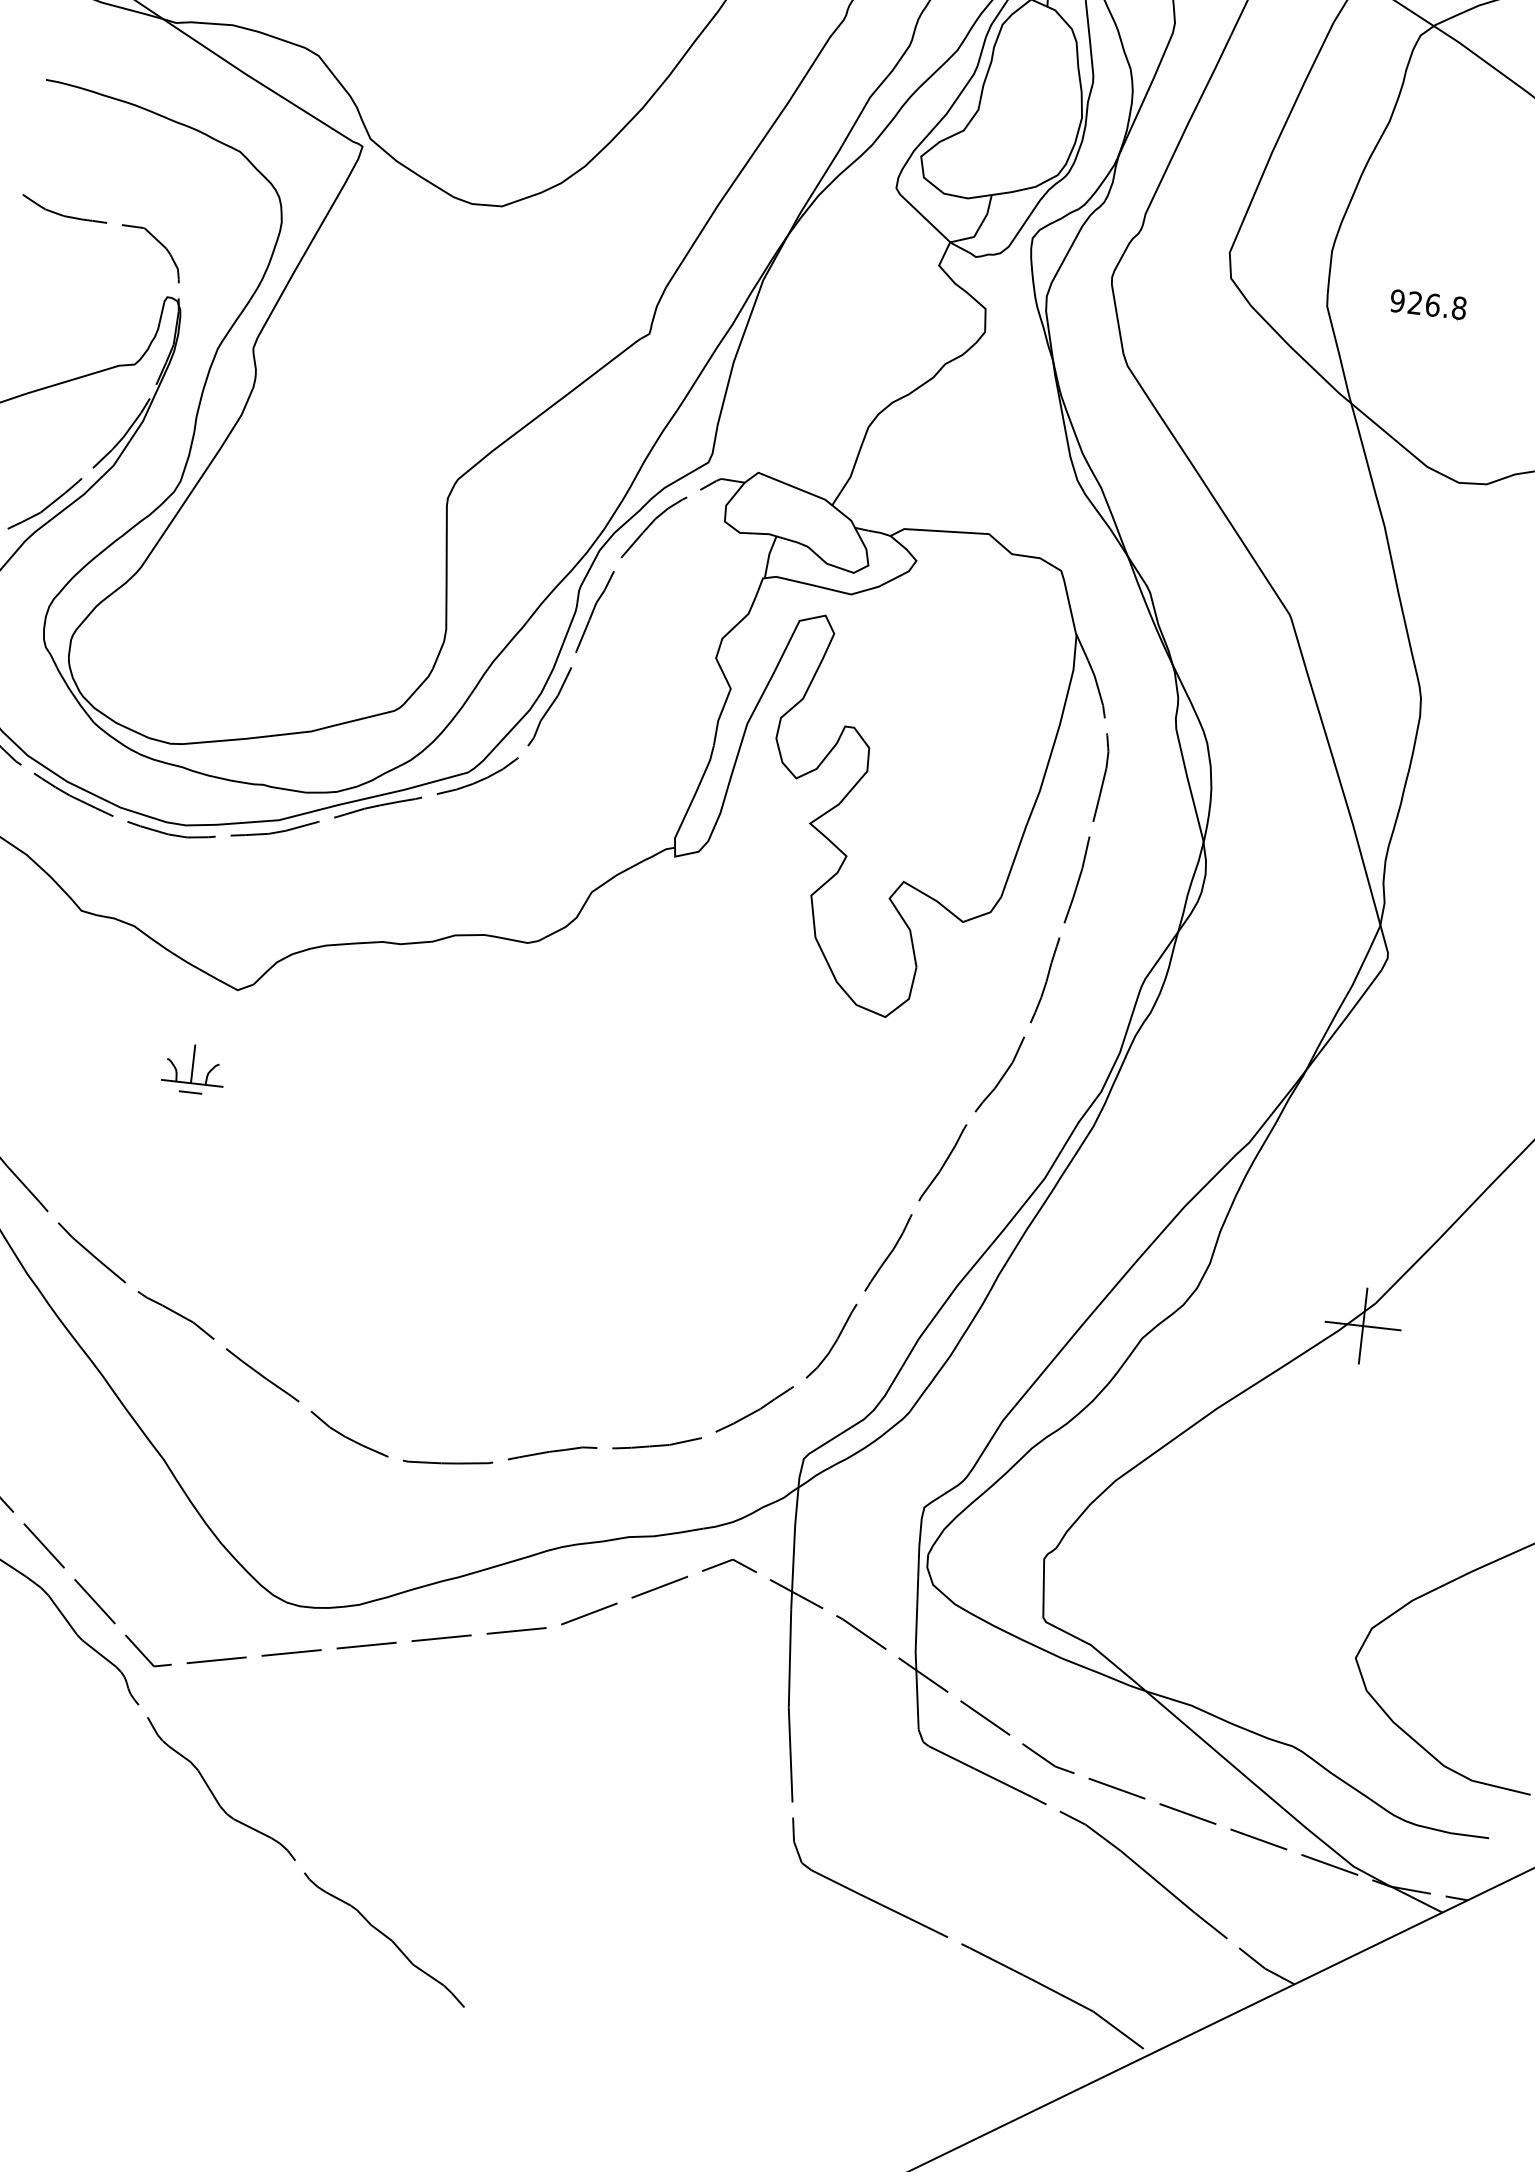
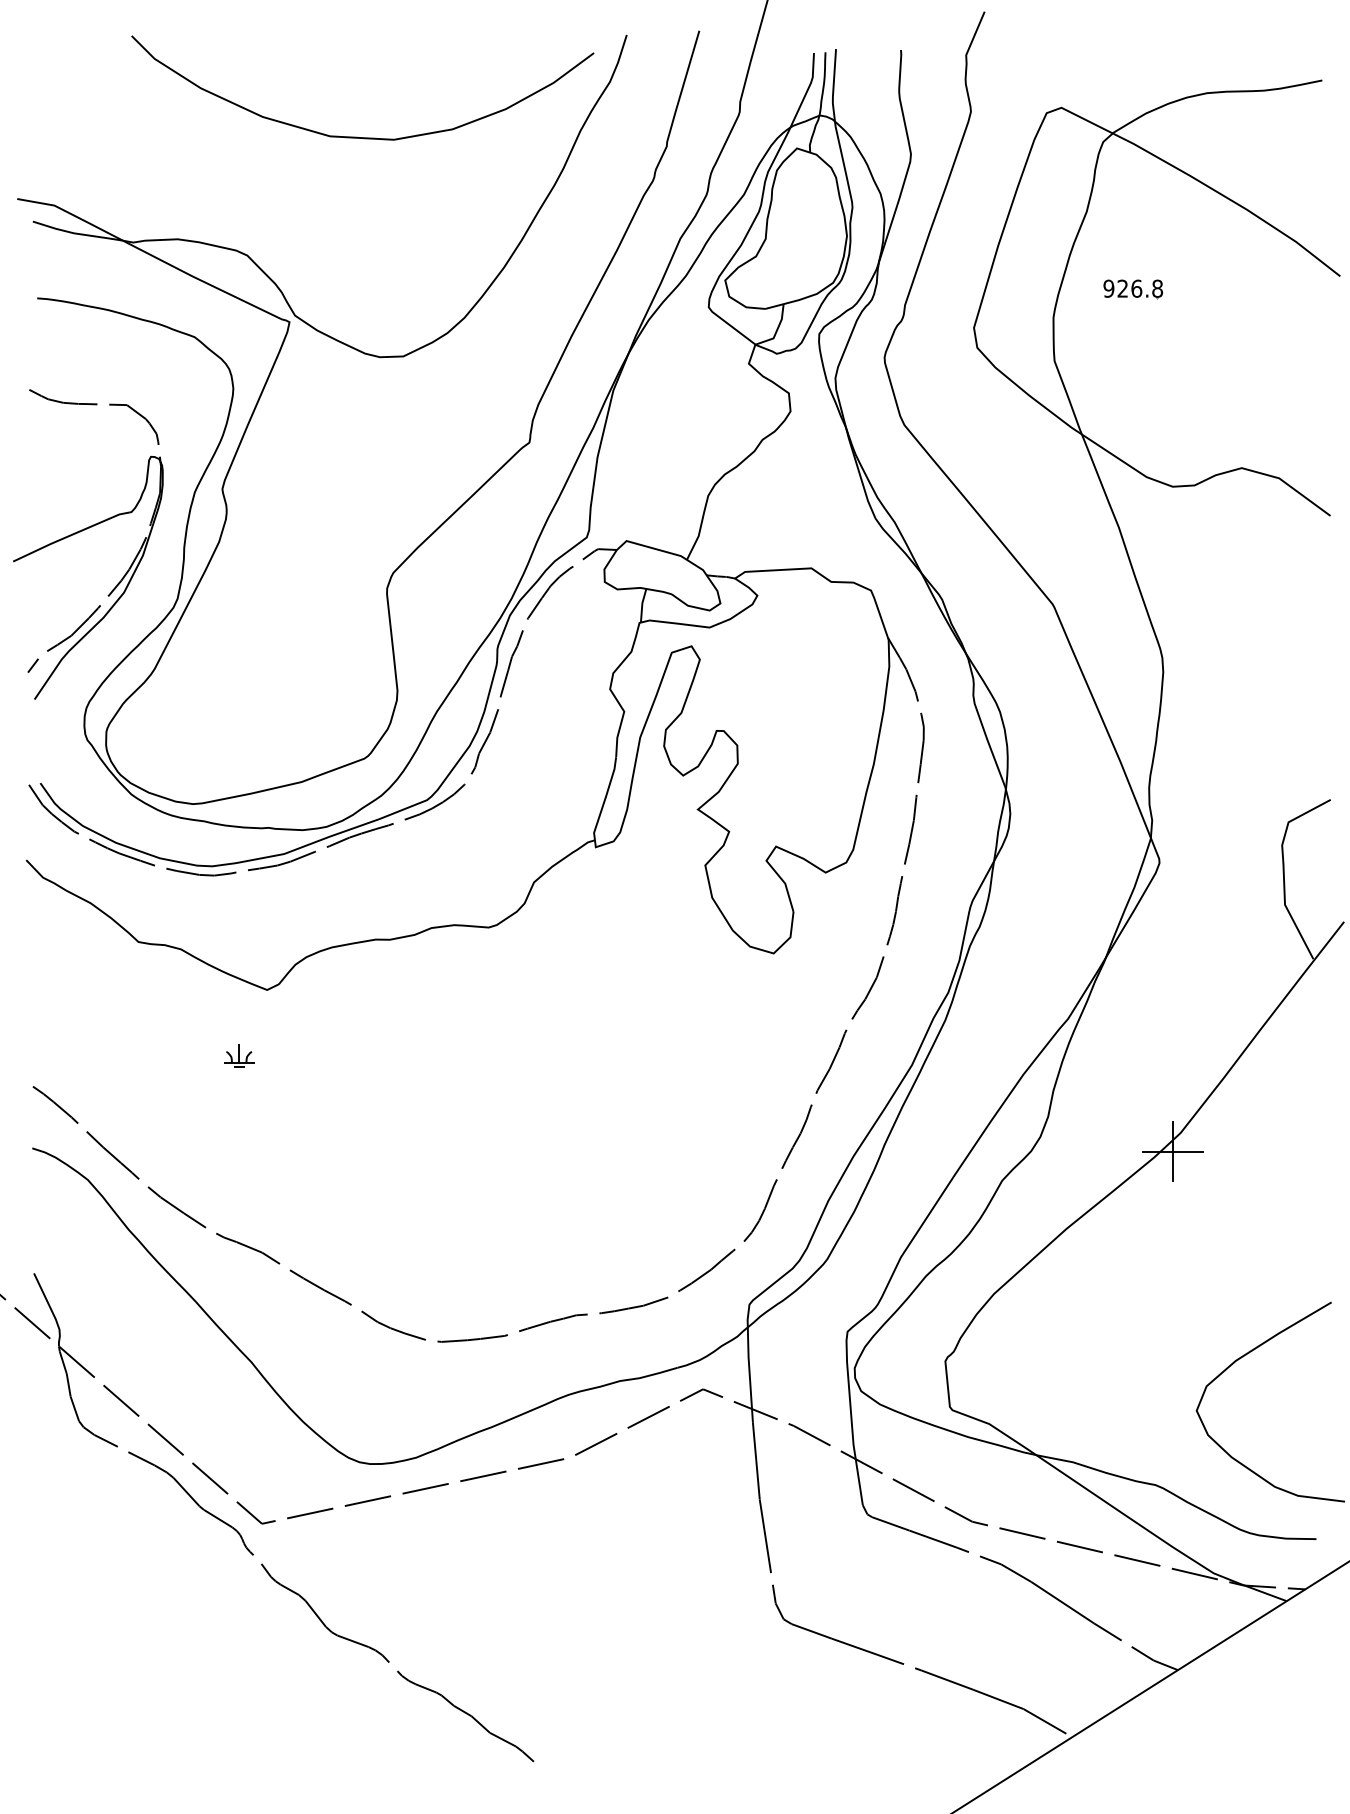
part: (1427, 305) -> (1132, 289), moved
part: (193, 1069) -> (239, 1055), size x0.62

